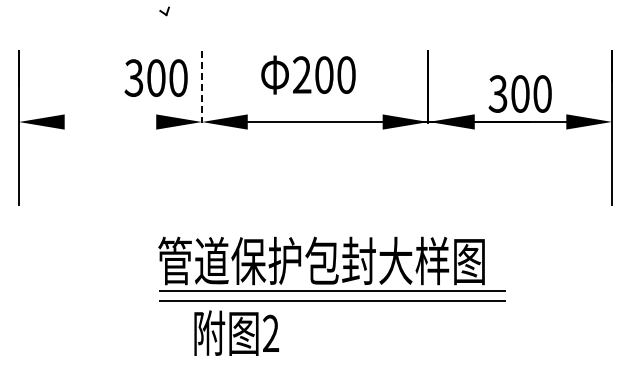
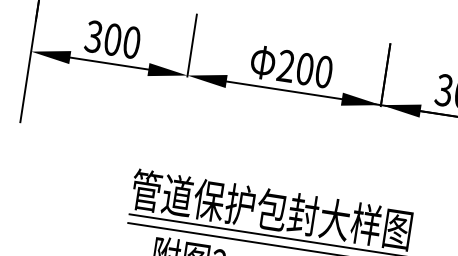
text: (308, 74) -> (291, 66), moved
text: (155, 77) -> (112, 39), moved
line: (201, 87) -> (191, 45), dashed -> solid
line: (110, 122) -> (109, 63), added

